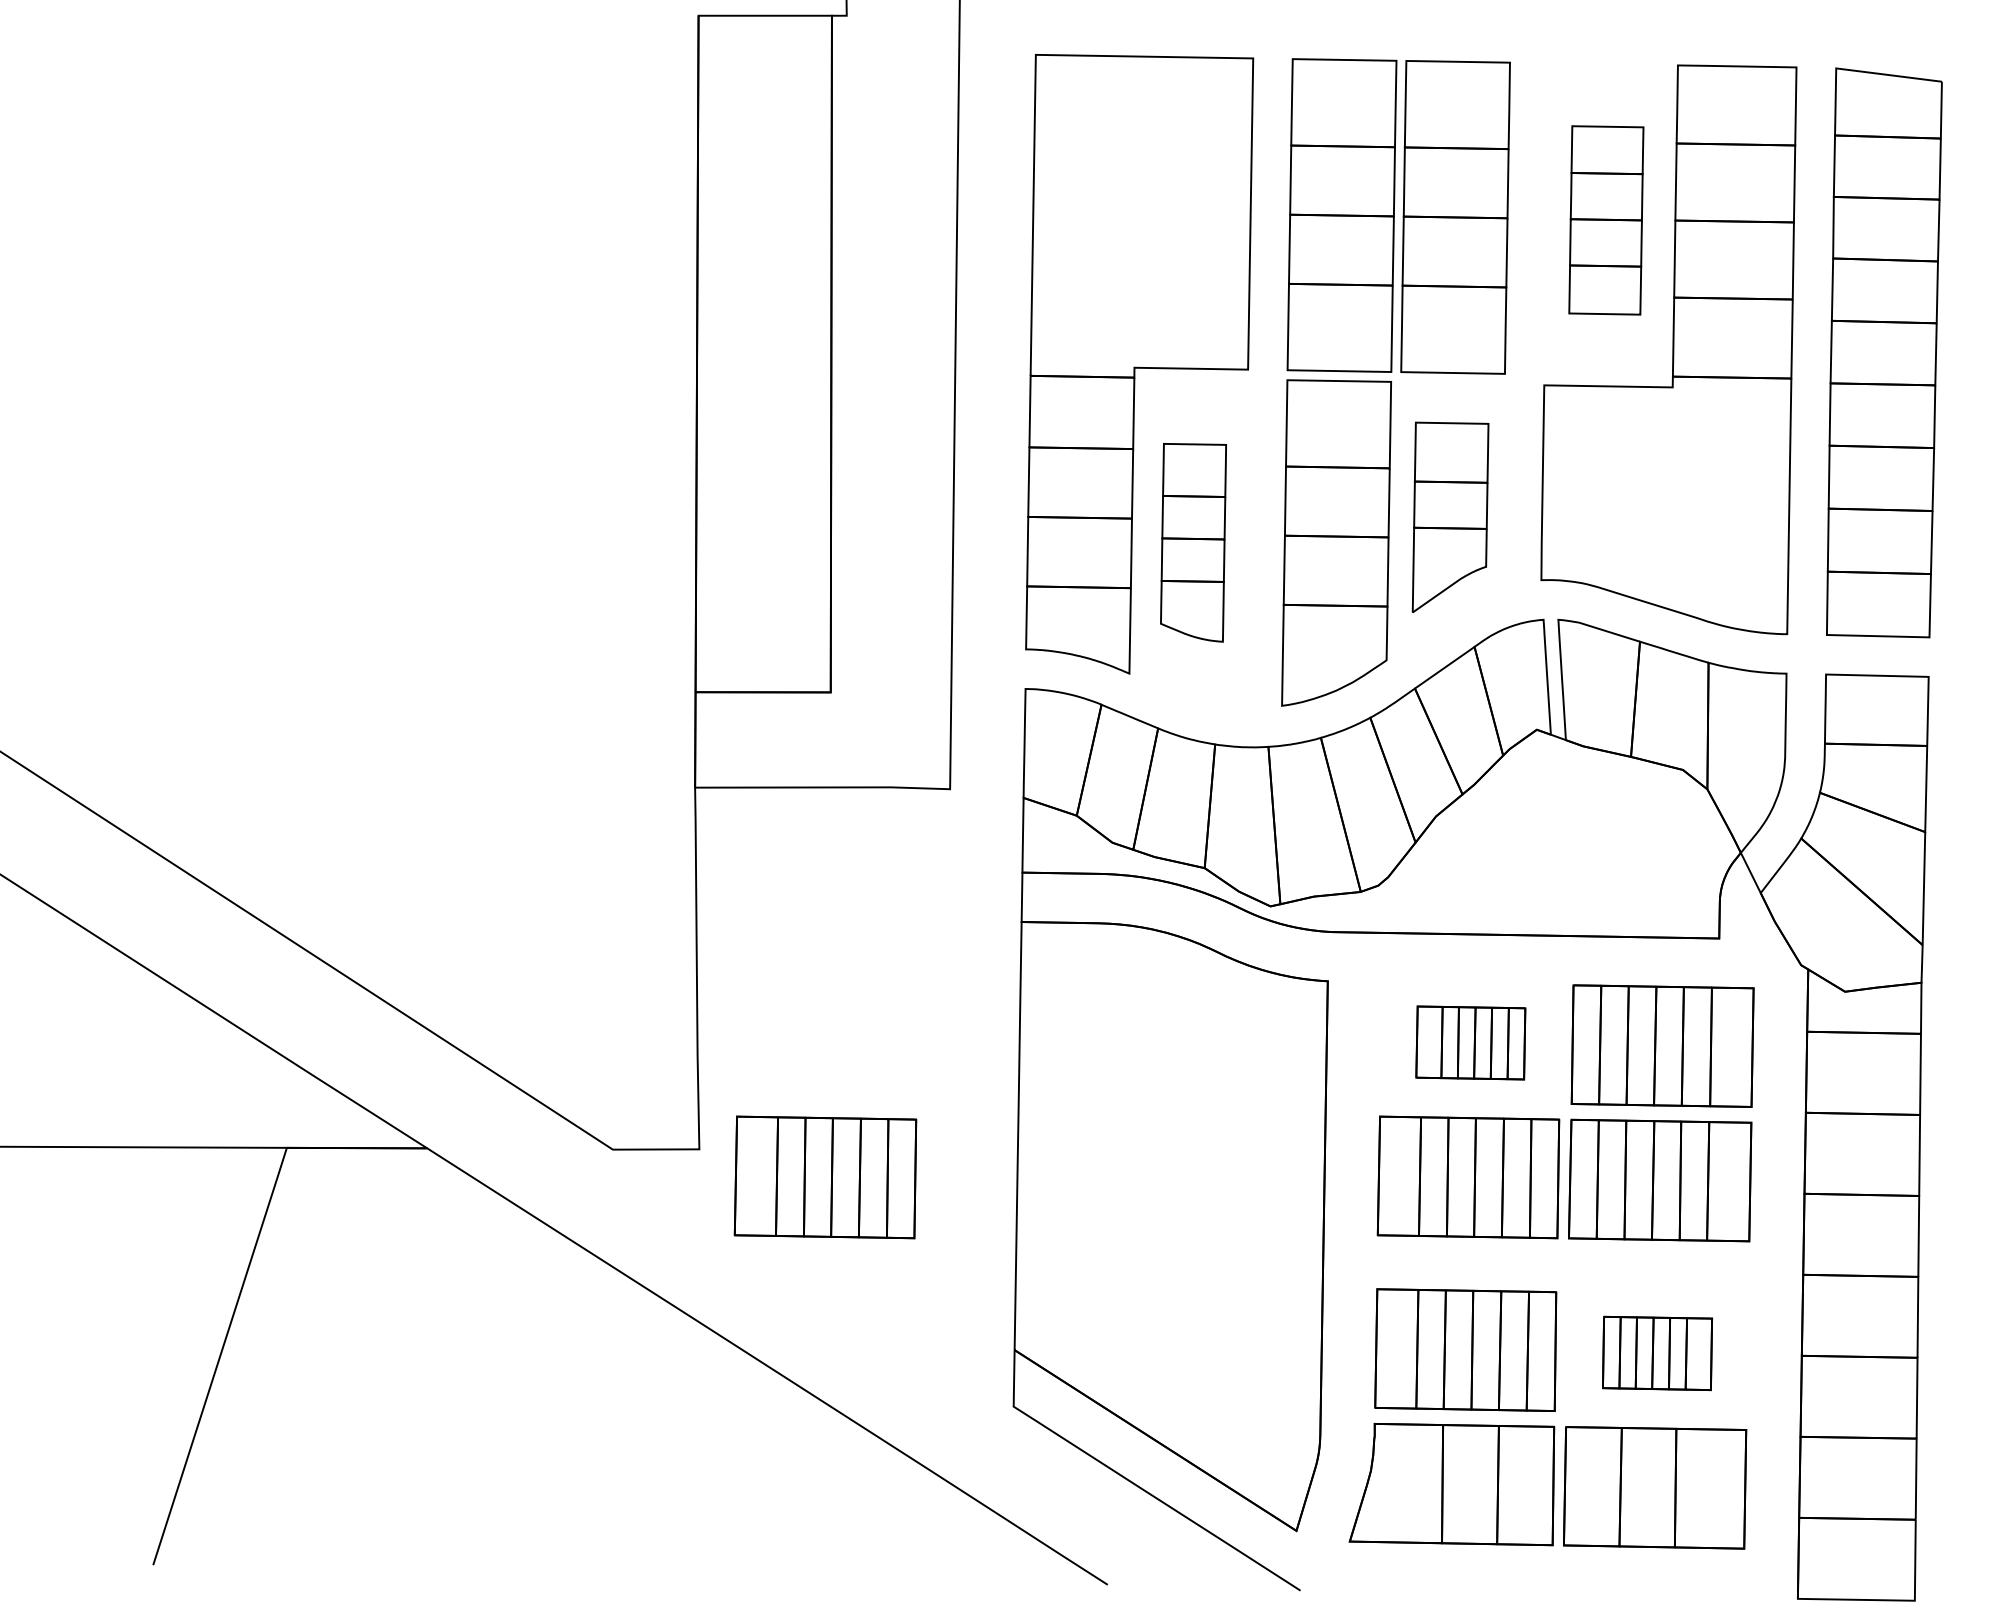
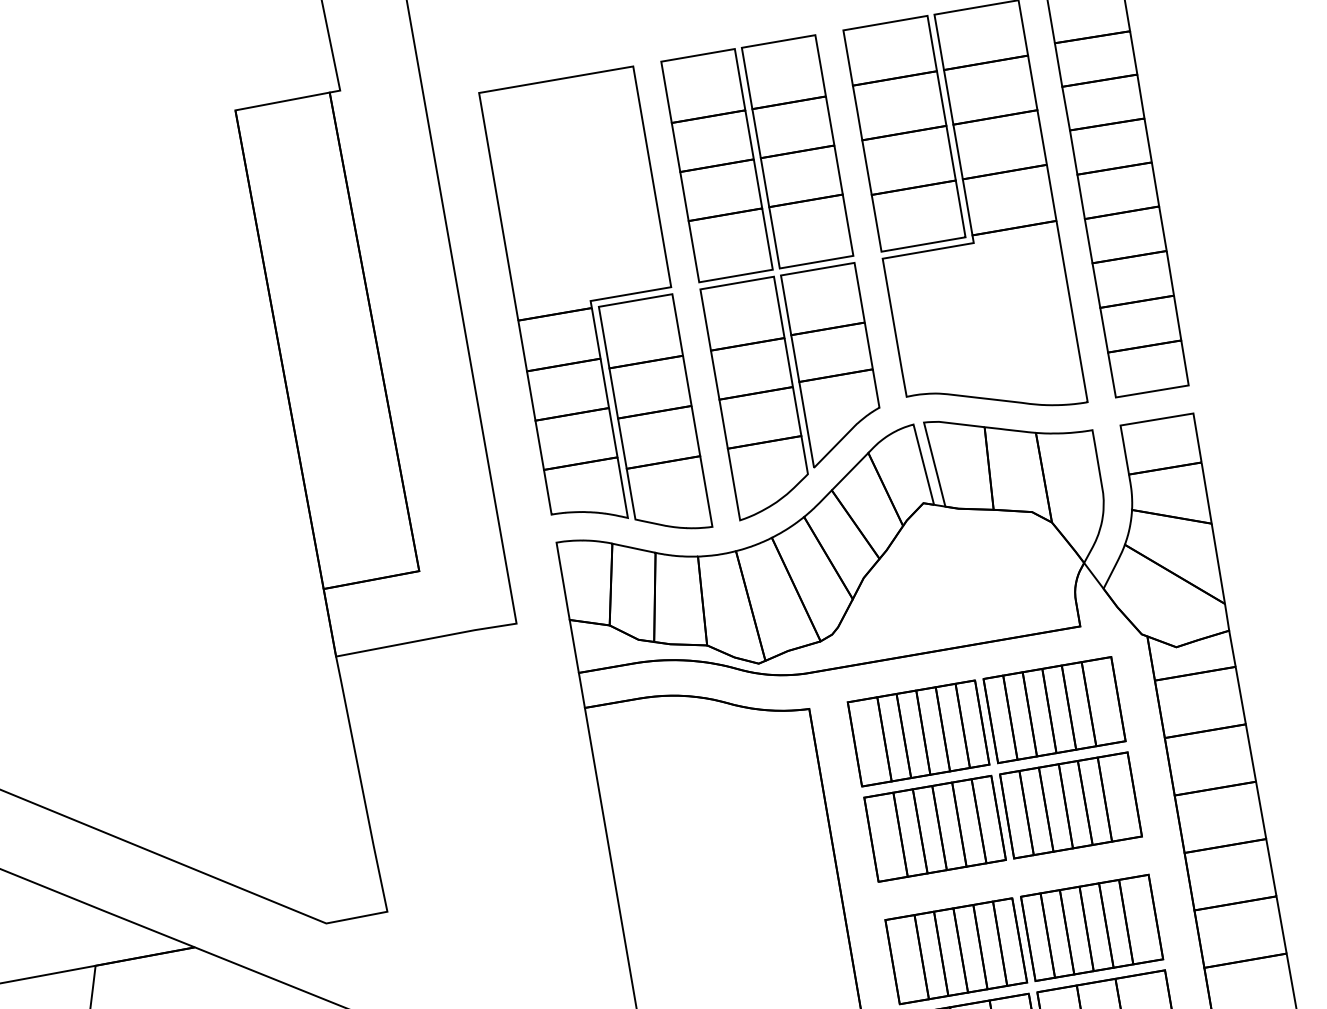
part: (1606, 220) -> (904, 133), size x1.67
part: (1450, 517) -> (834, 364), size x1.43
part: (1193, 542) -> (655, 416), size x1.67
part: (1470, 1042) -> (918, 733), size x1.67
part: (825, 1177) -> (480, 914), removed
part: (1657, 1353) -> (1092, 928), size x1.67

